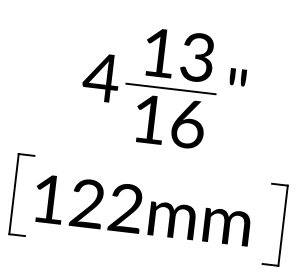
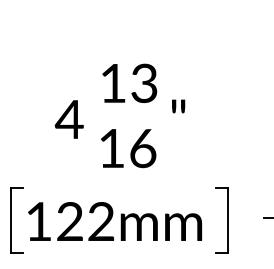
text: (179, 54) -> (129, 82), moved
line: (170, 89) -> (125, 122), removed

